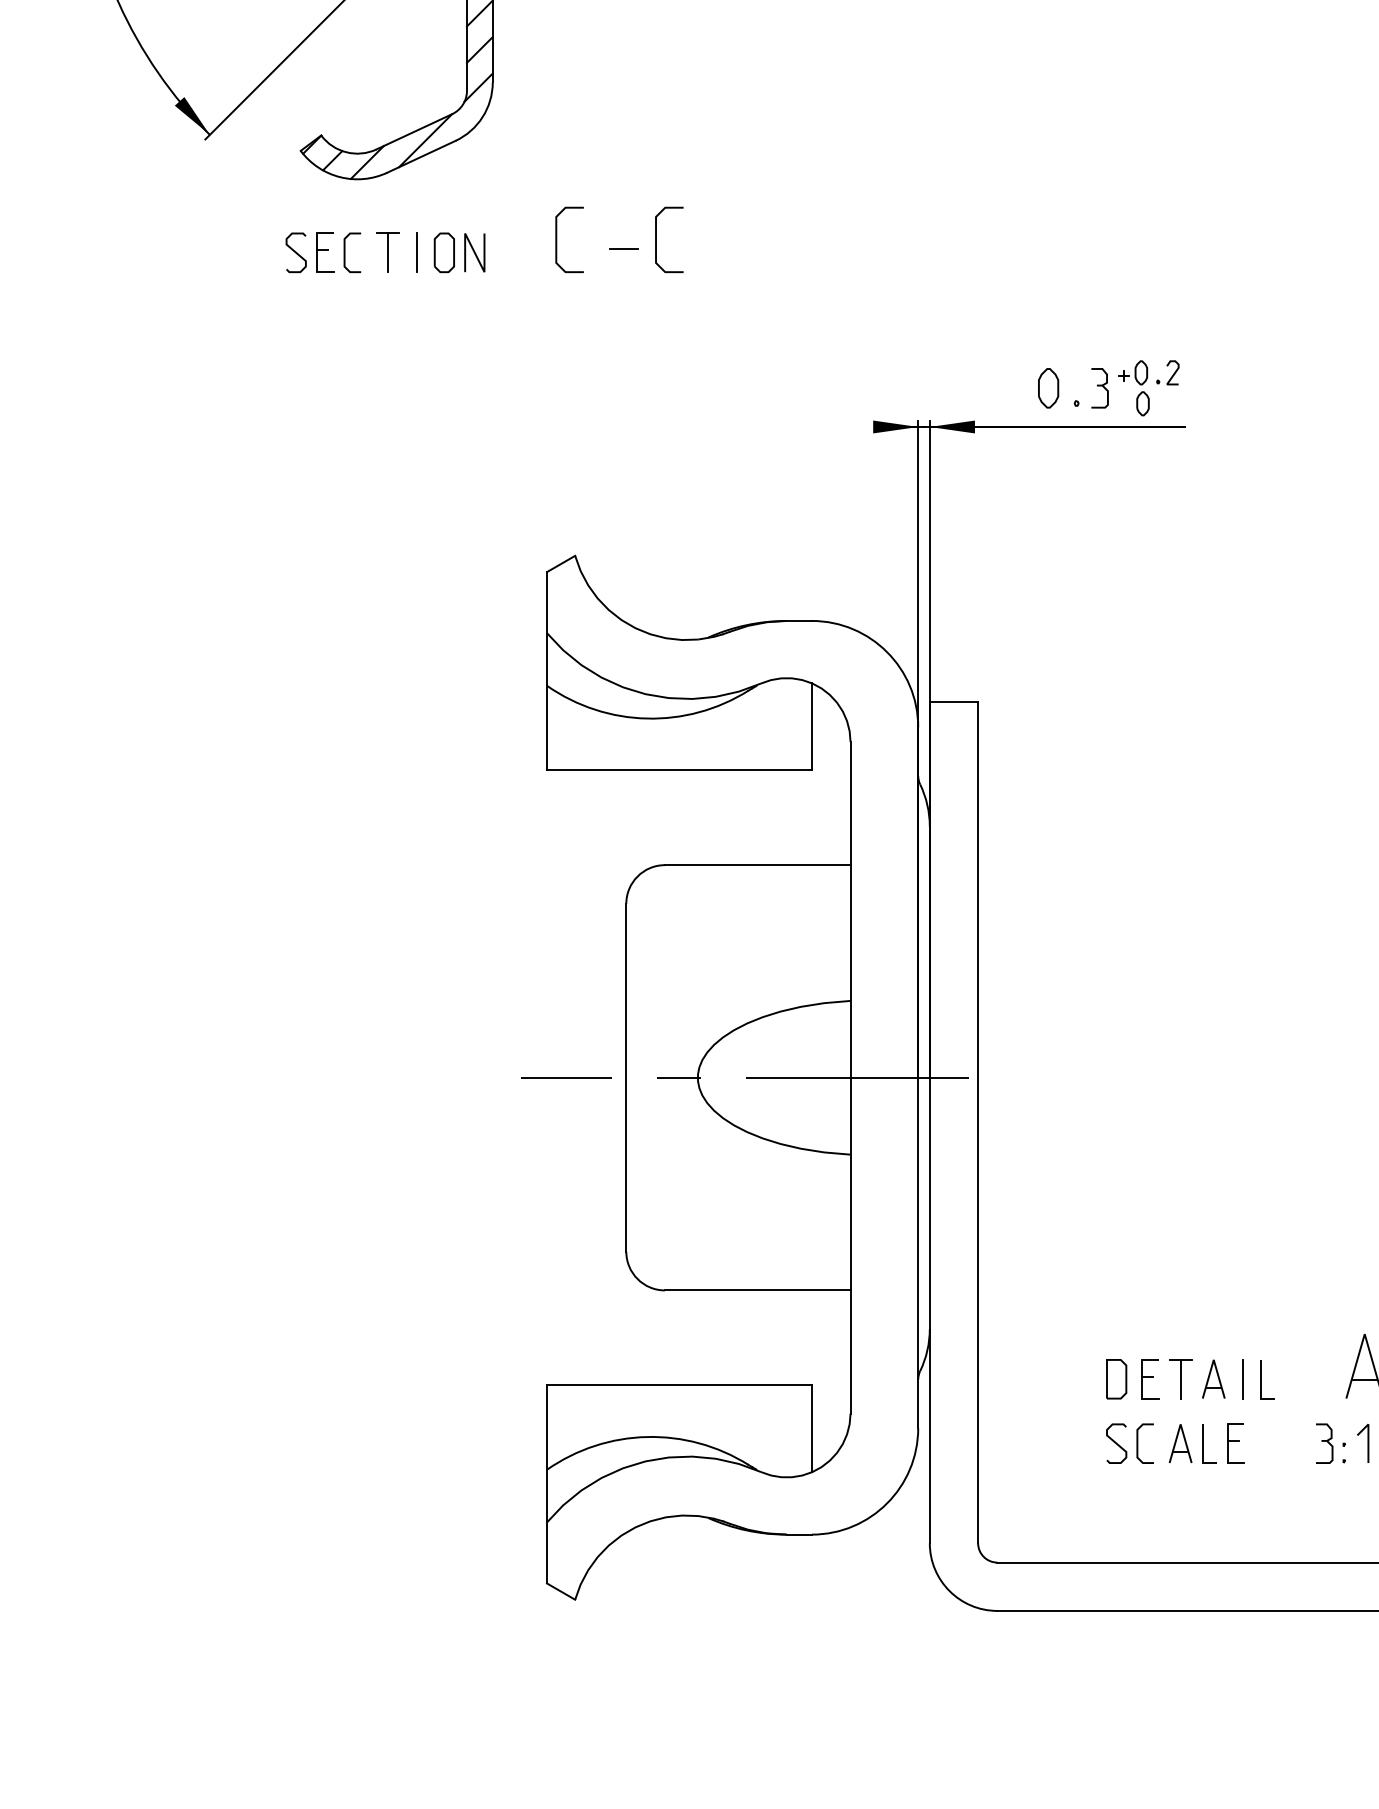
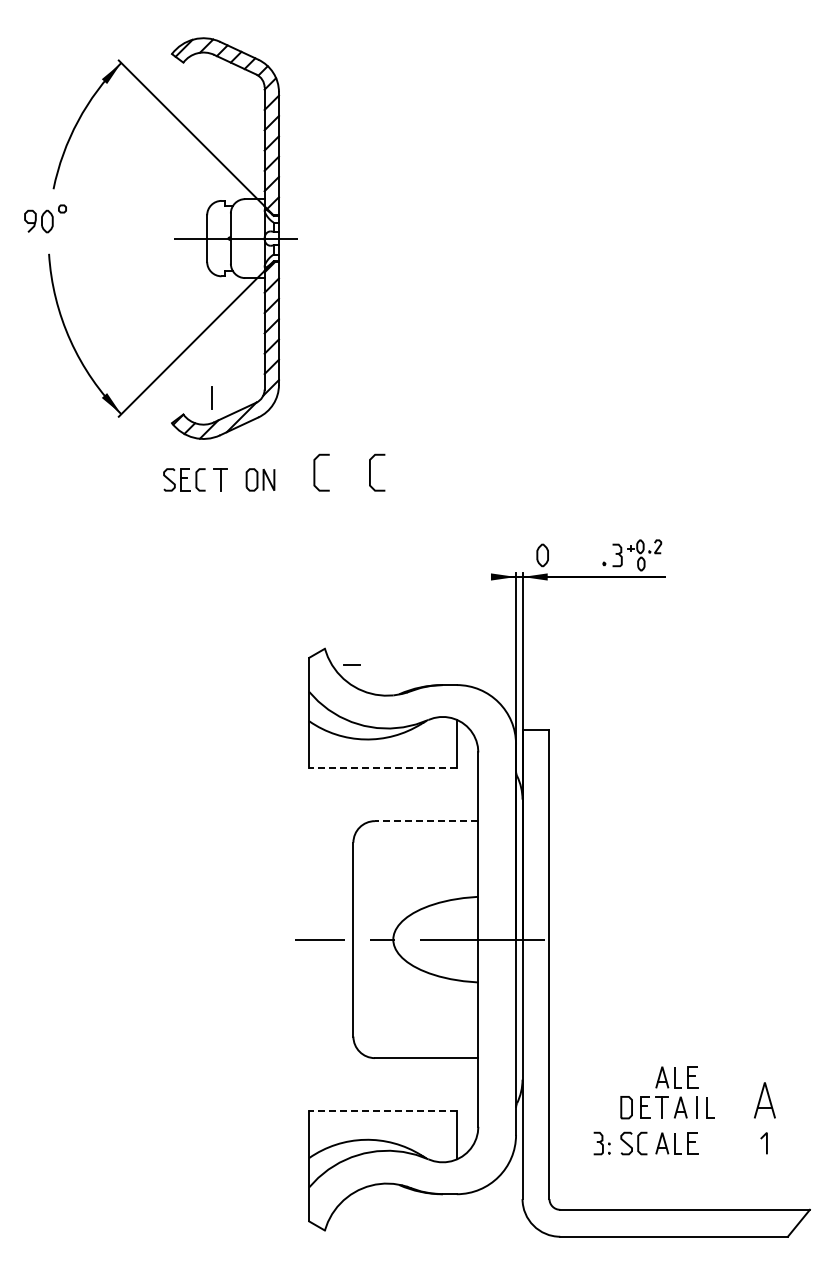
line: (622, 248) -> (351, 664), moved
line: (416, 252) -> (211, 397), moved
part: (1048, 388) -> (542, 555), moved
line: (680, 770) -> (383, 768), solid -> dashed
line: (757, 865) -> (426, 821), solid -> dashed
part: (1206, 1325) -> (676, 1077), added
line: (680, 1384) -> (383, 1110), solid -> dashed
part: (1329, 1443) -> (601, 1143), moved

